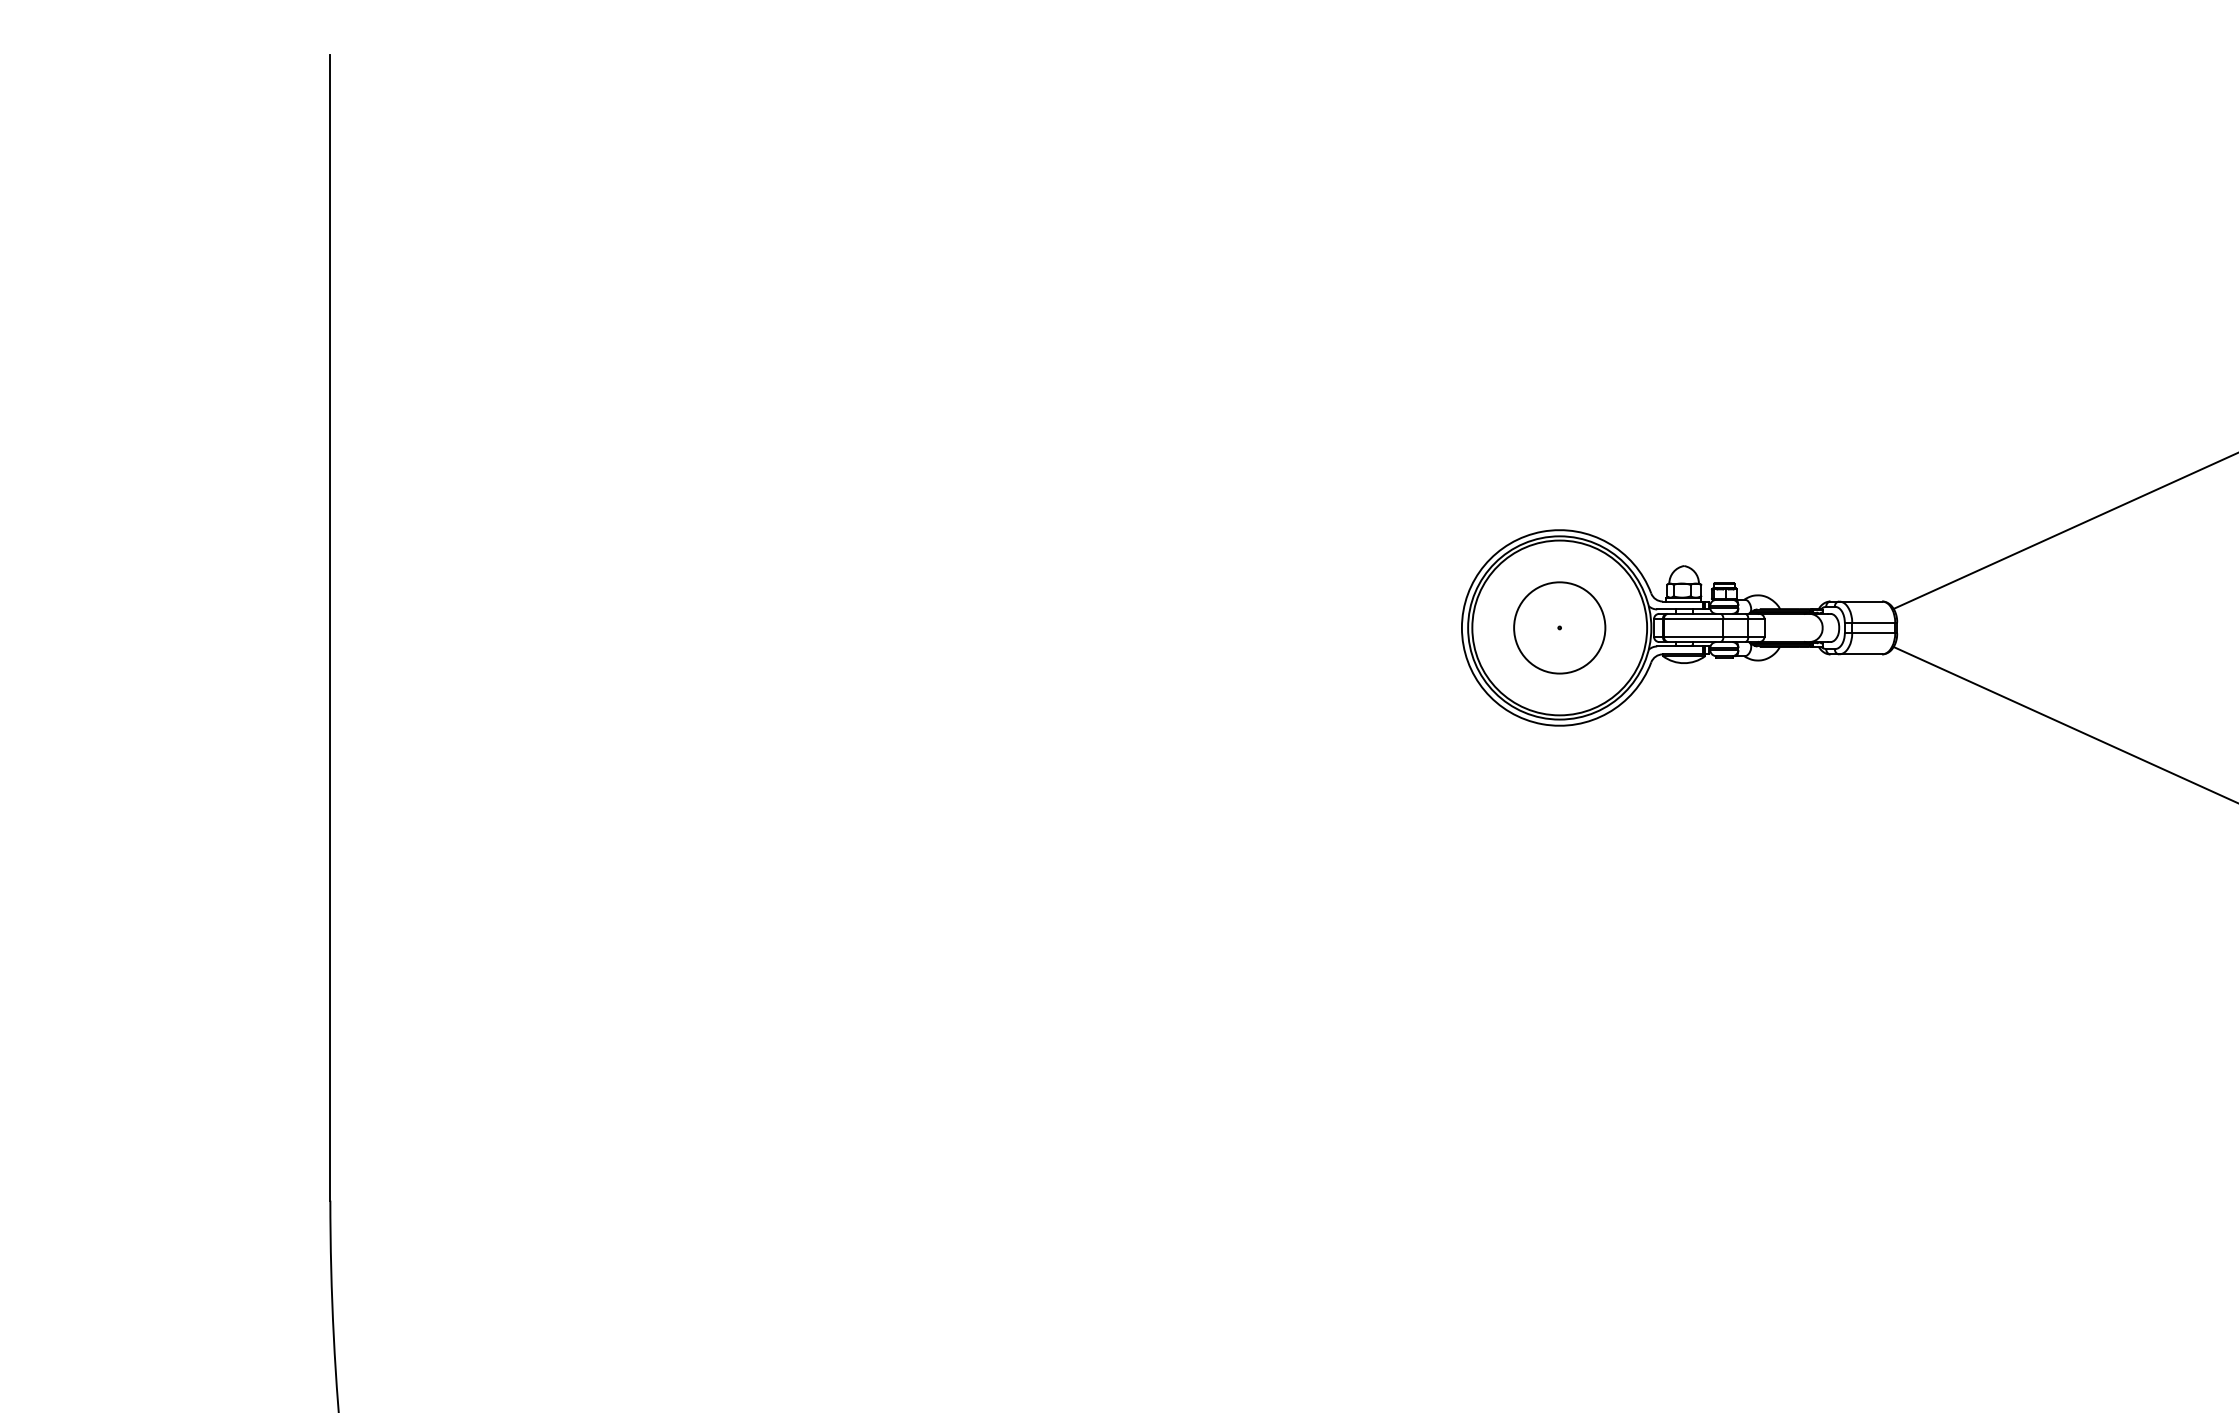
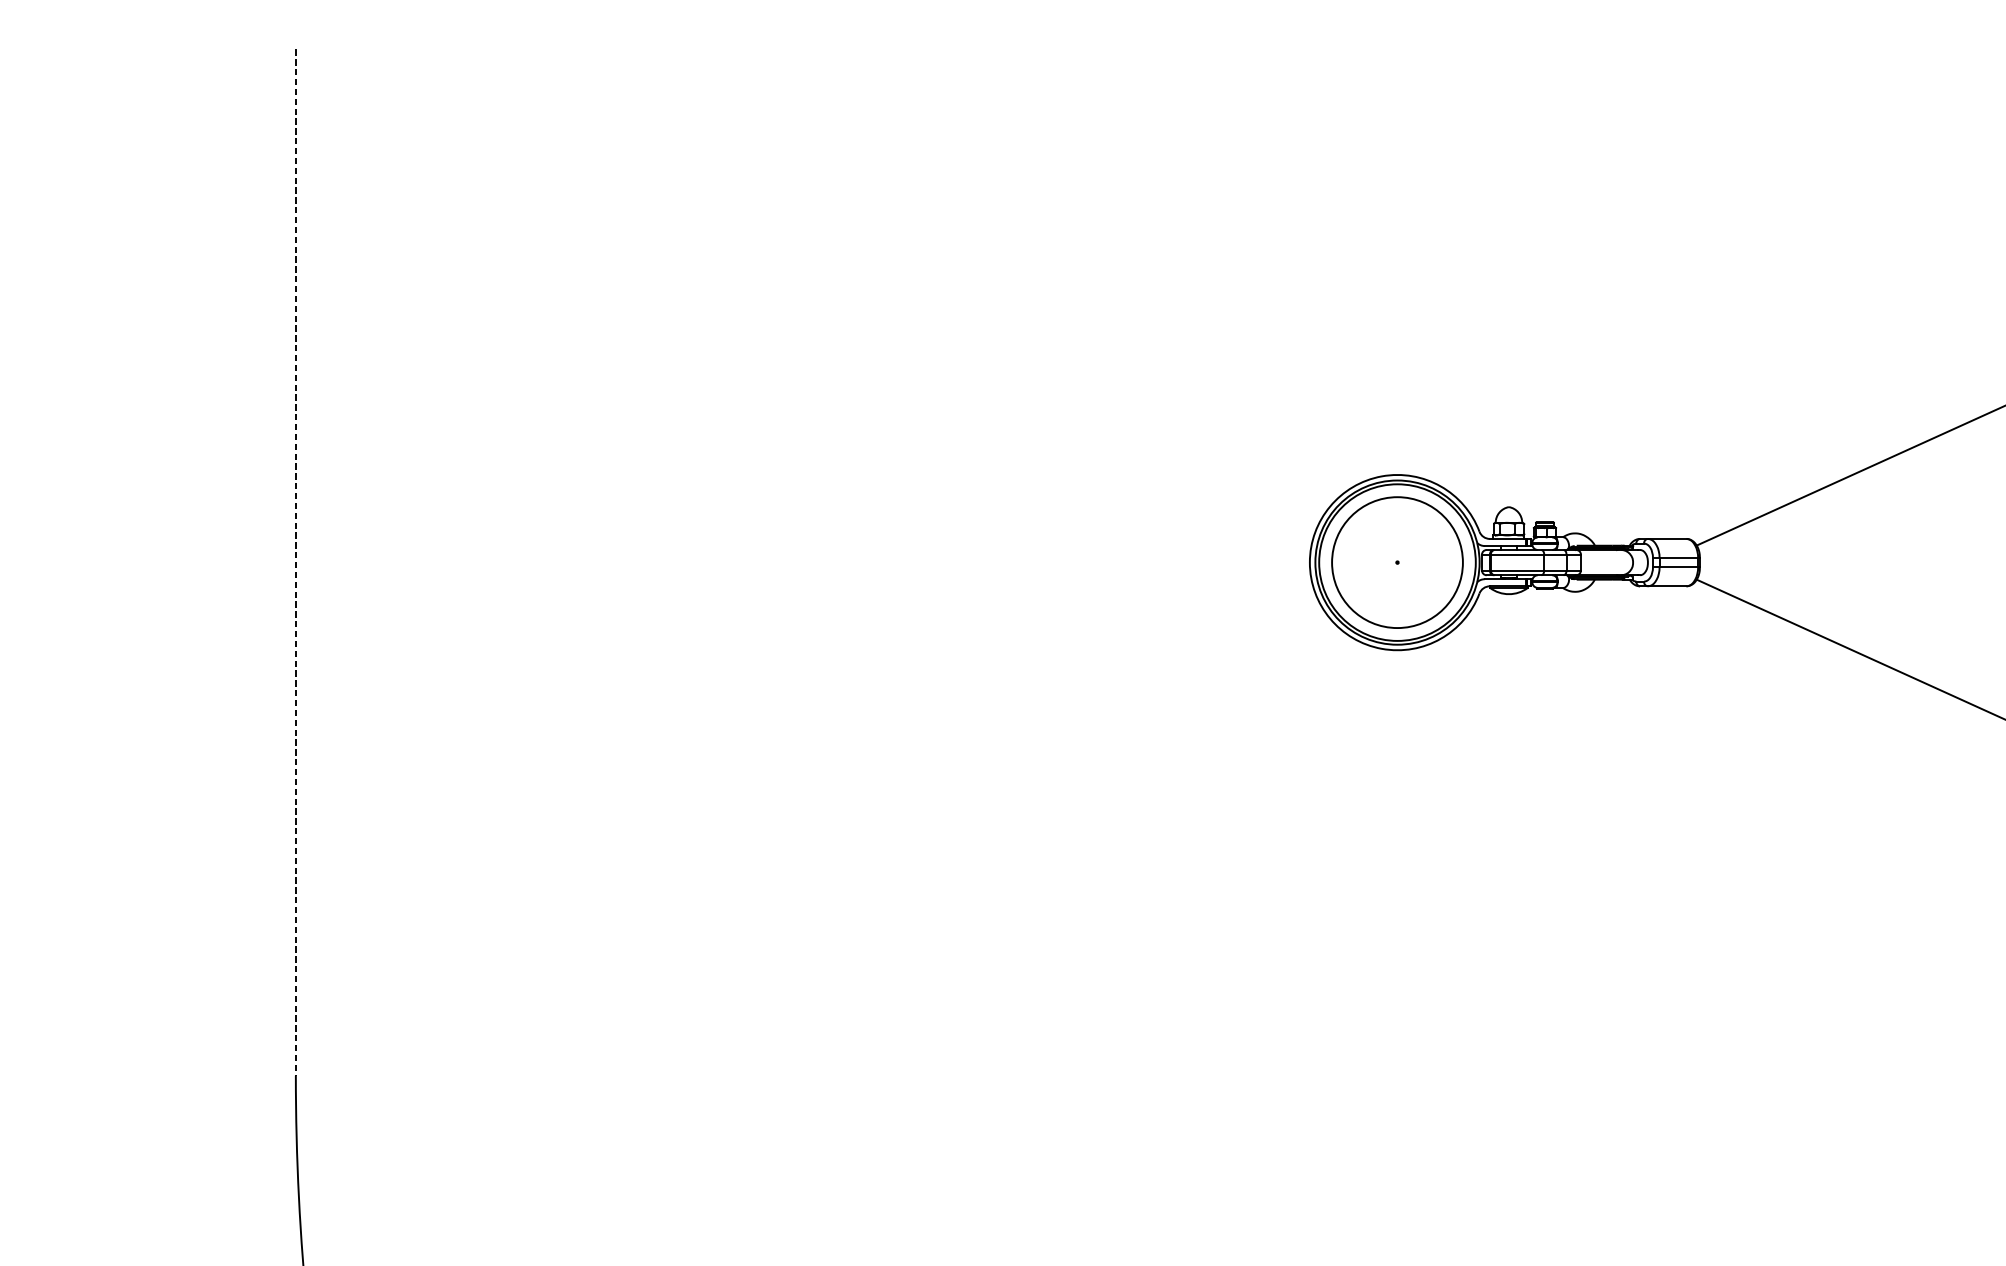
line: (330, 627) -> (295, 562), solid -> dashed
circle: (1559, 627) -> (1397, 562), size x1.6

